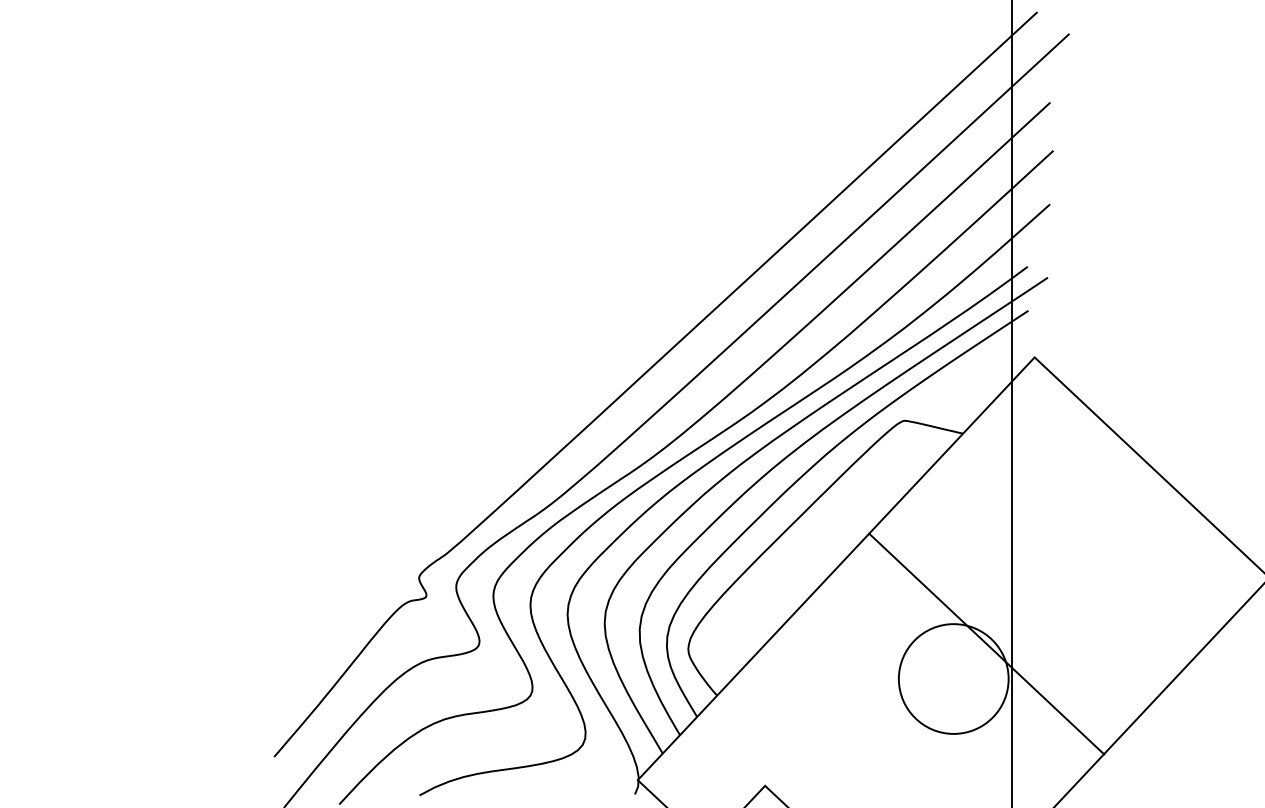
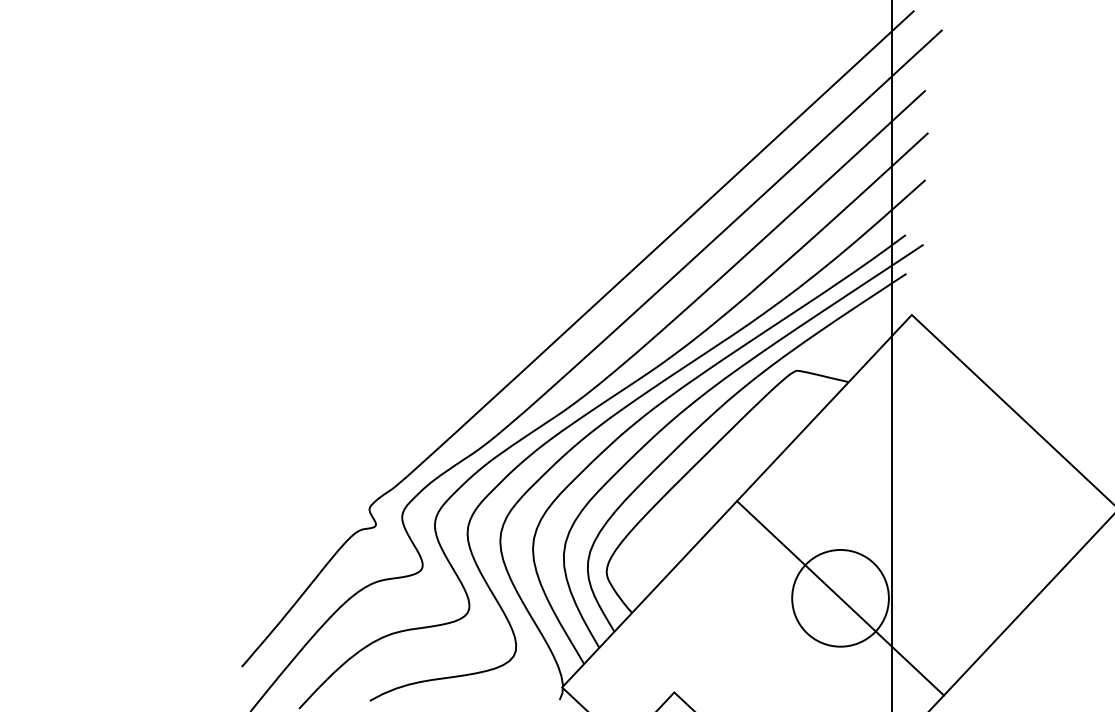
line: (986, 643) -> (840, 597), moved

